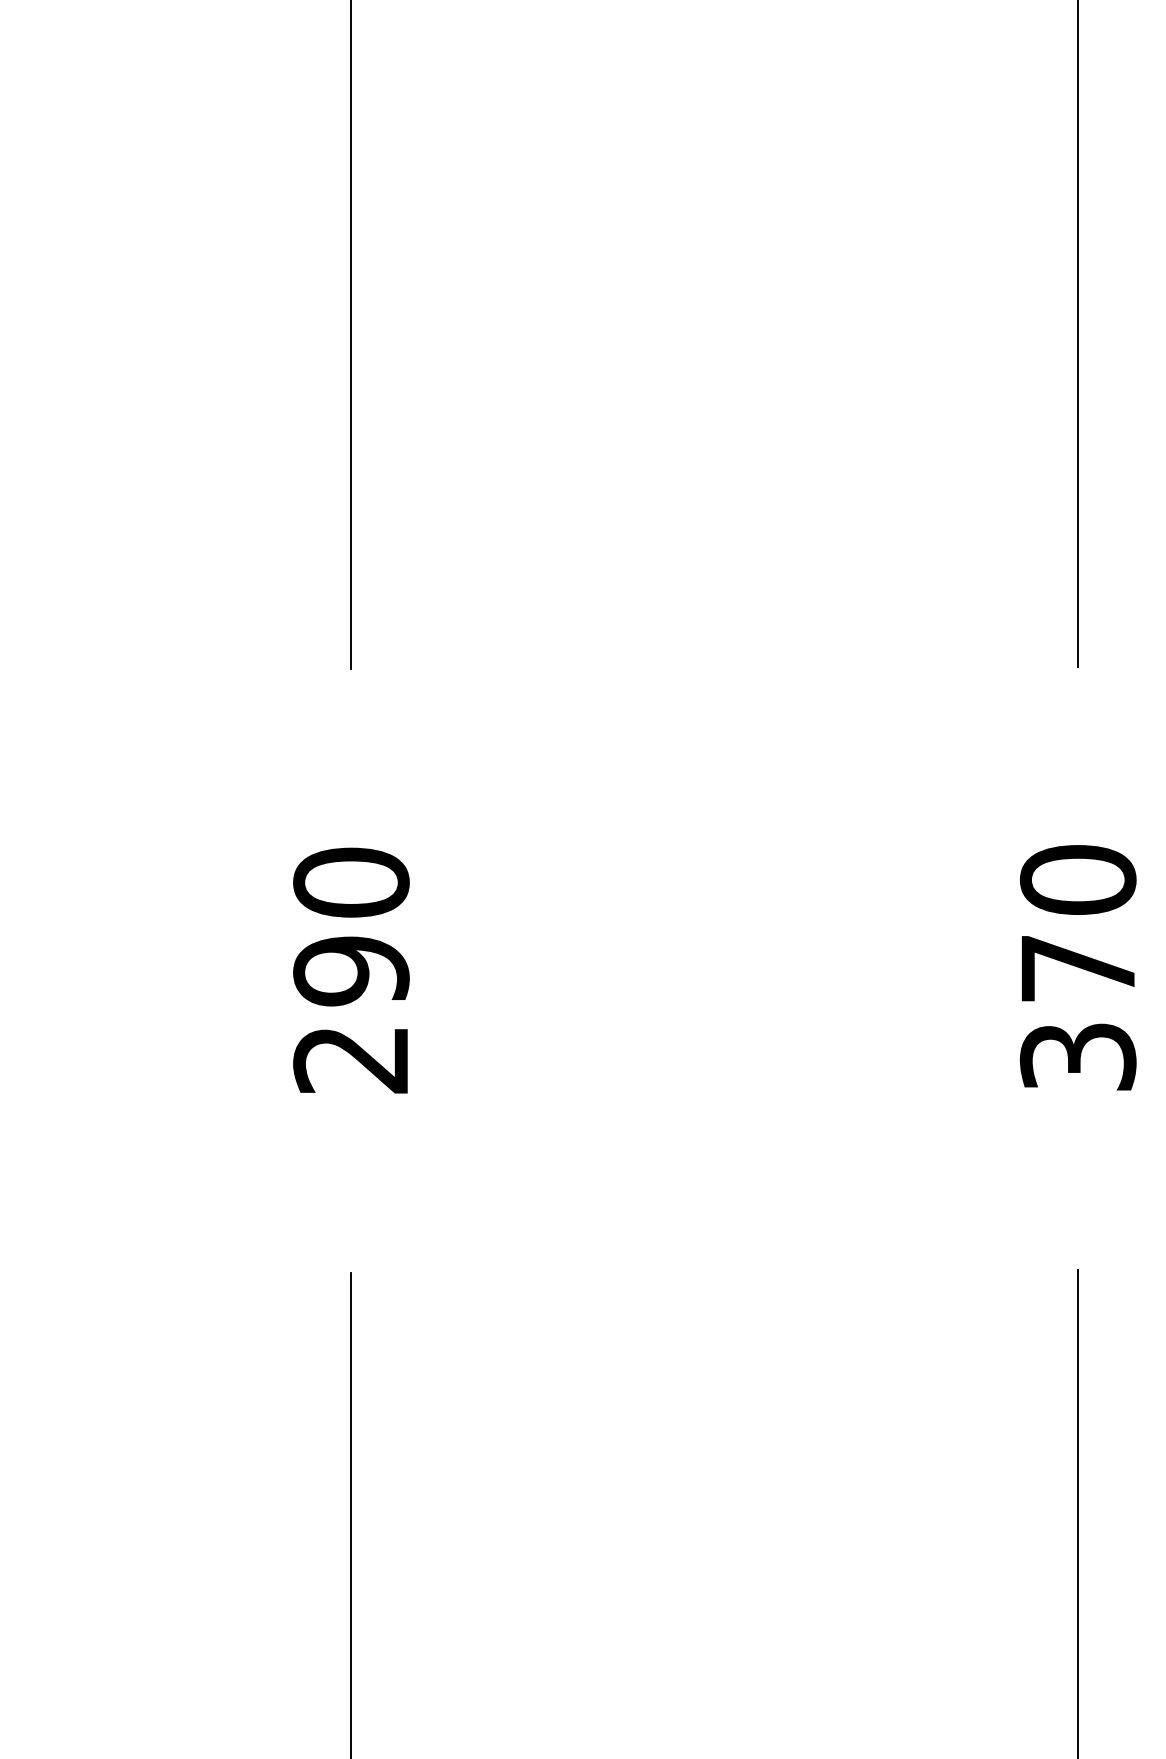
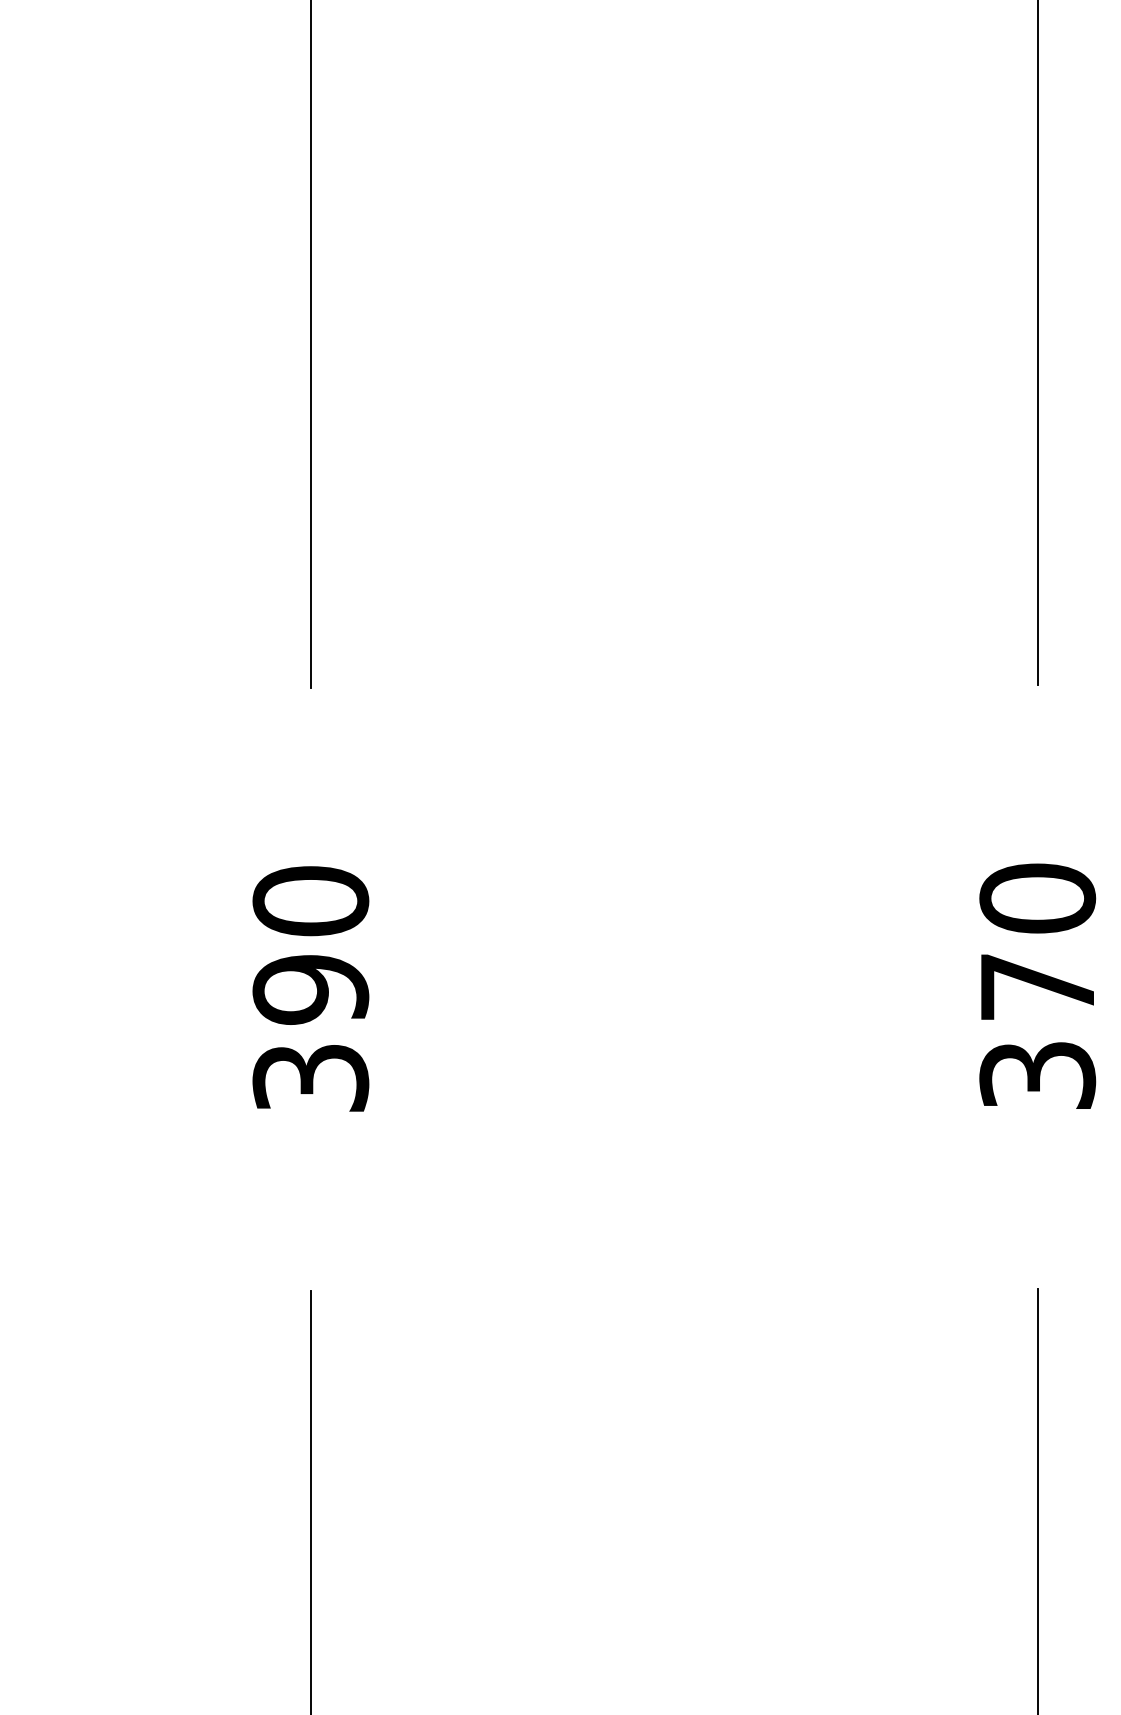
text: (351, 1059) -> (310, 1078), 290 -> 390

